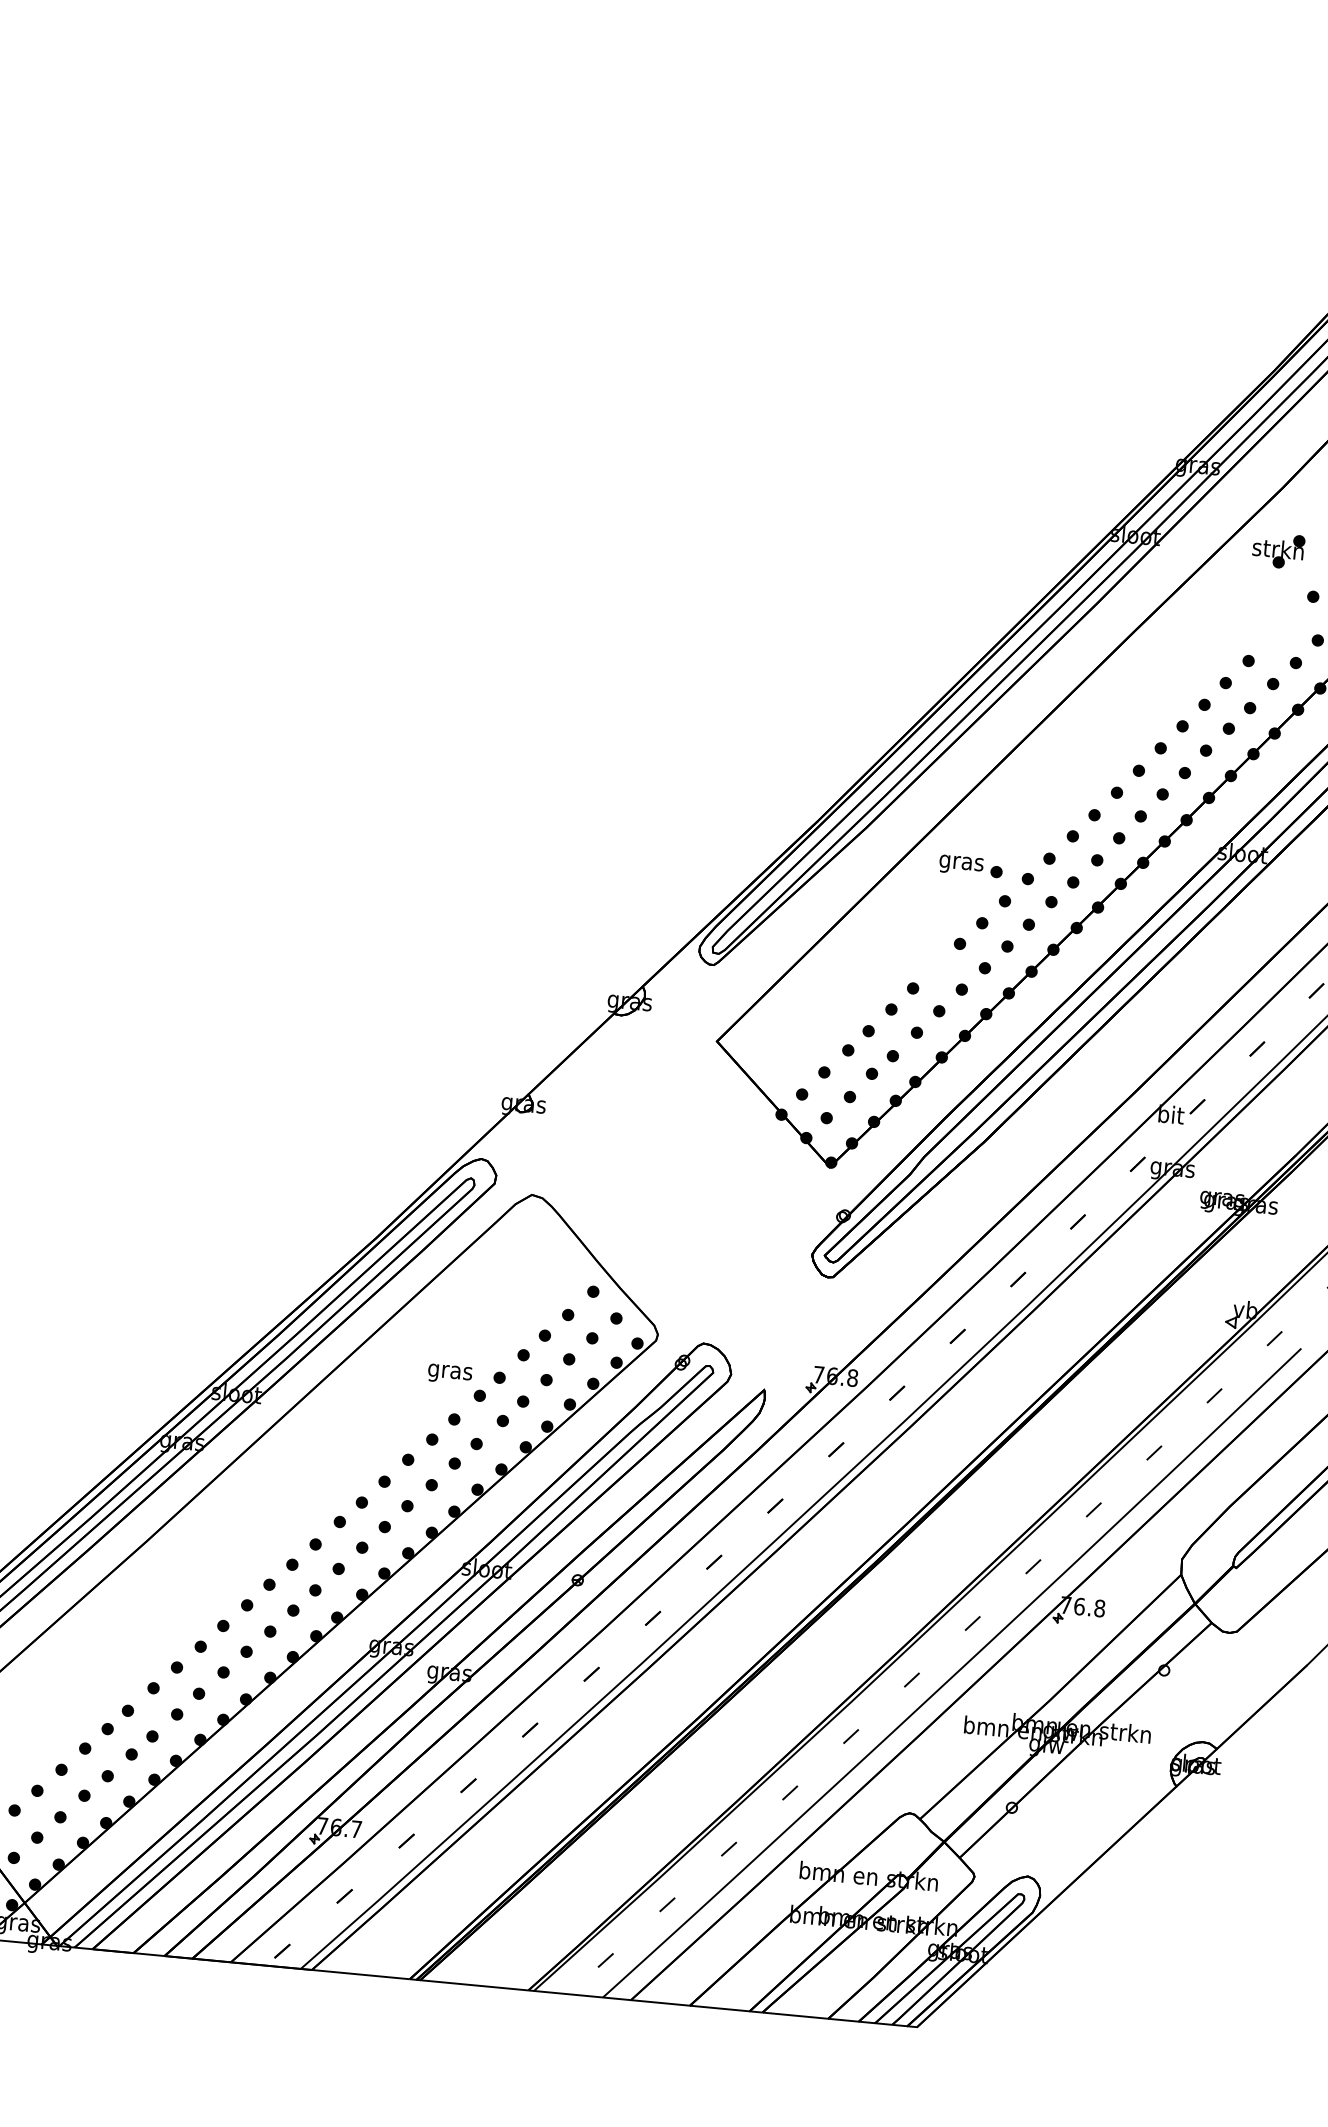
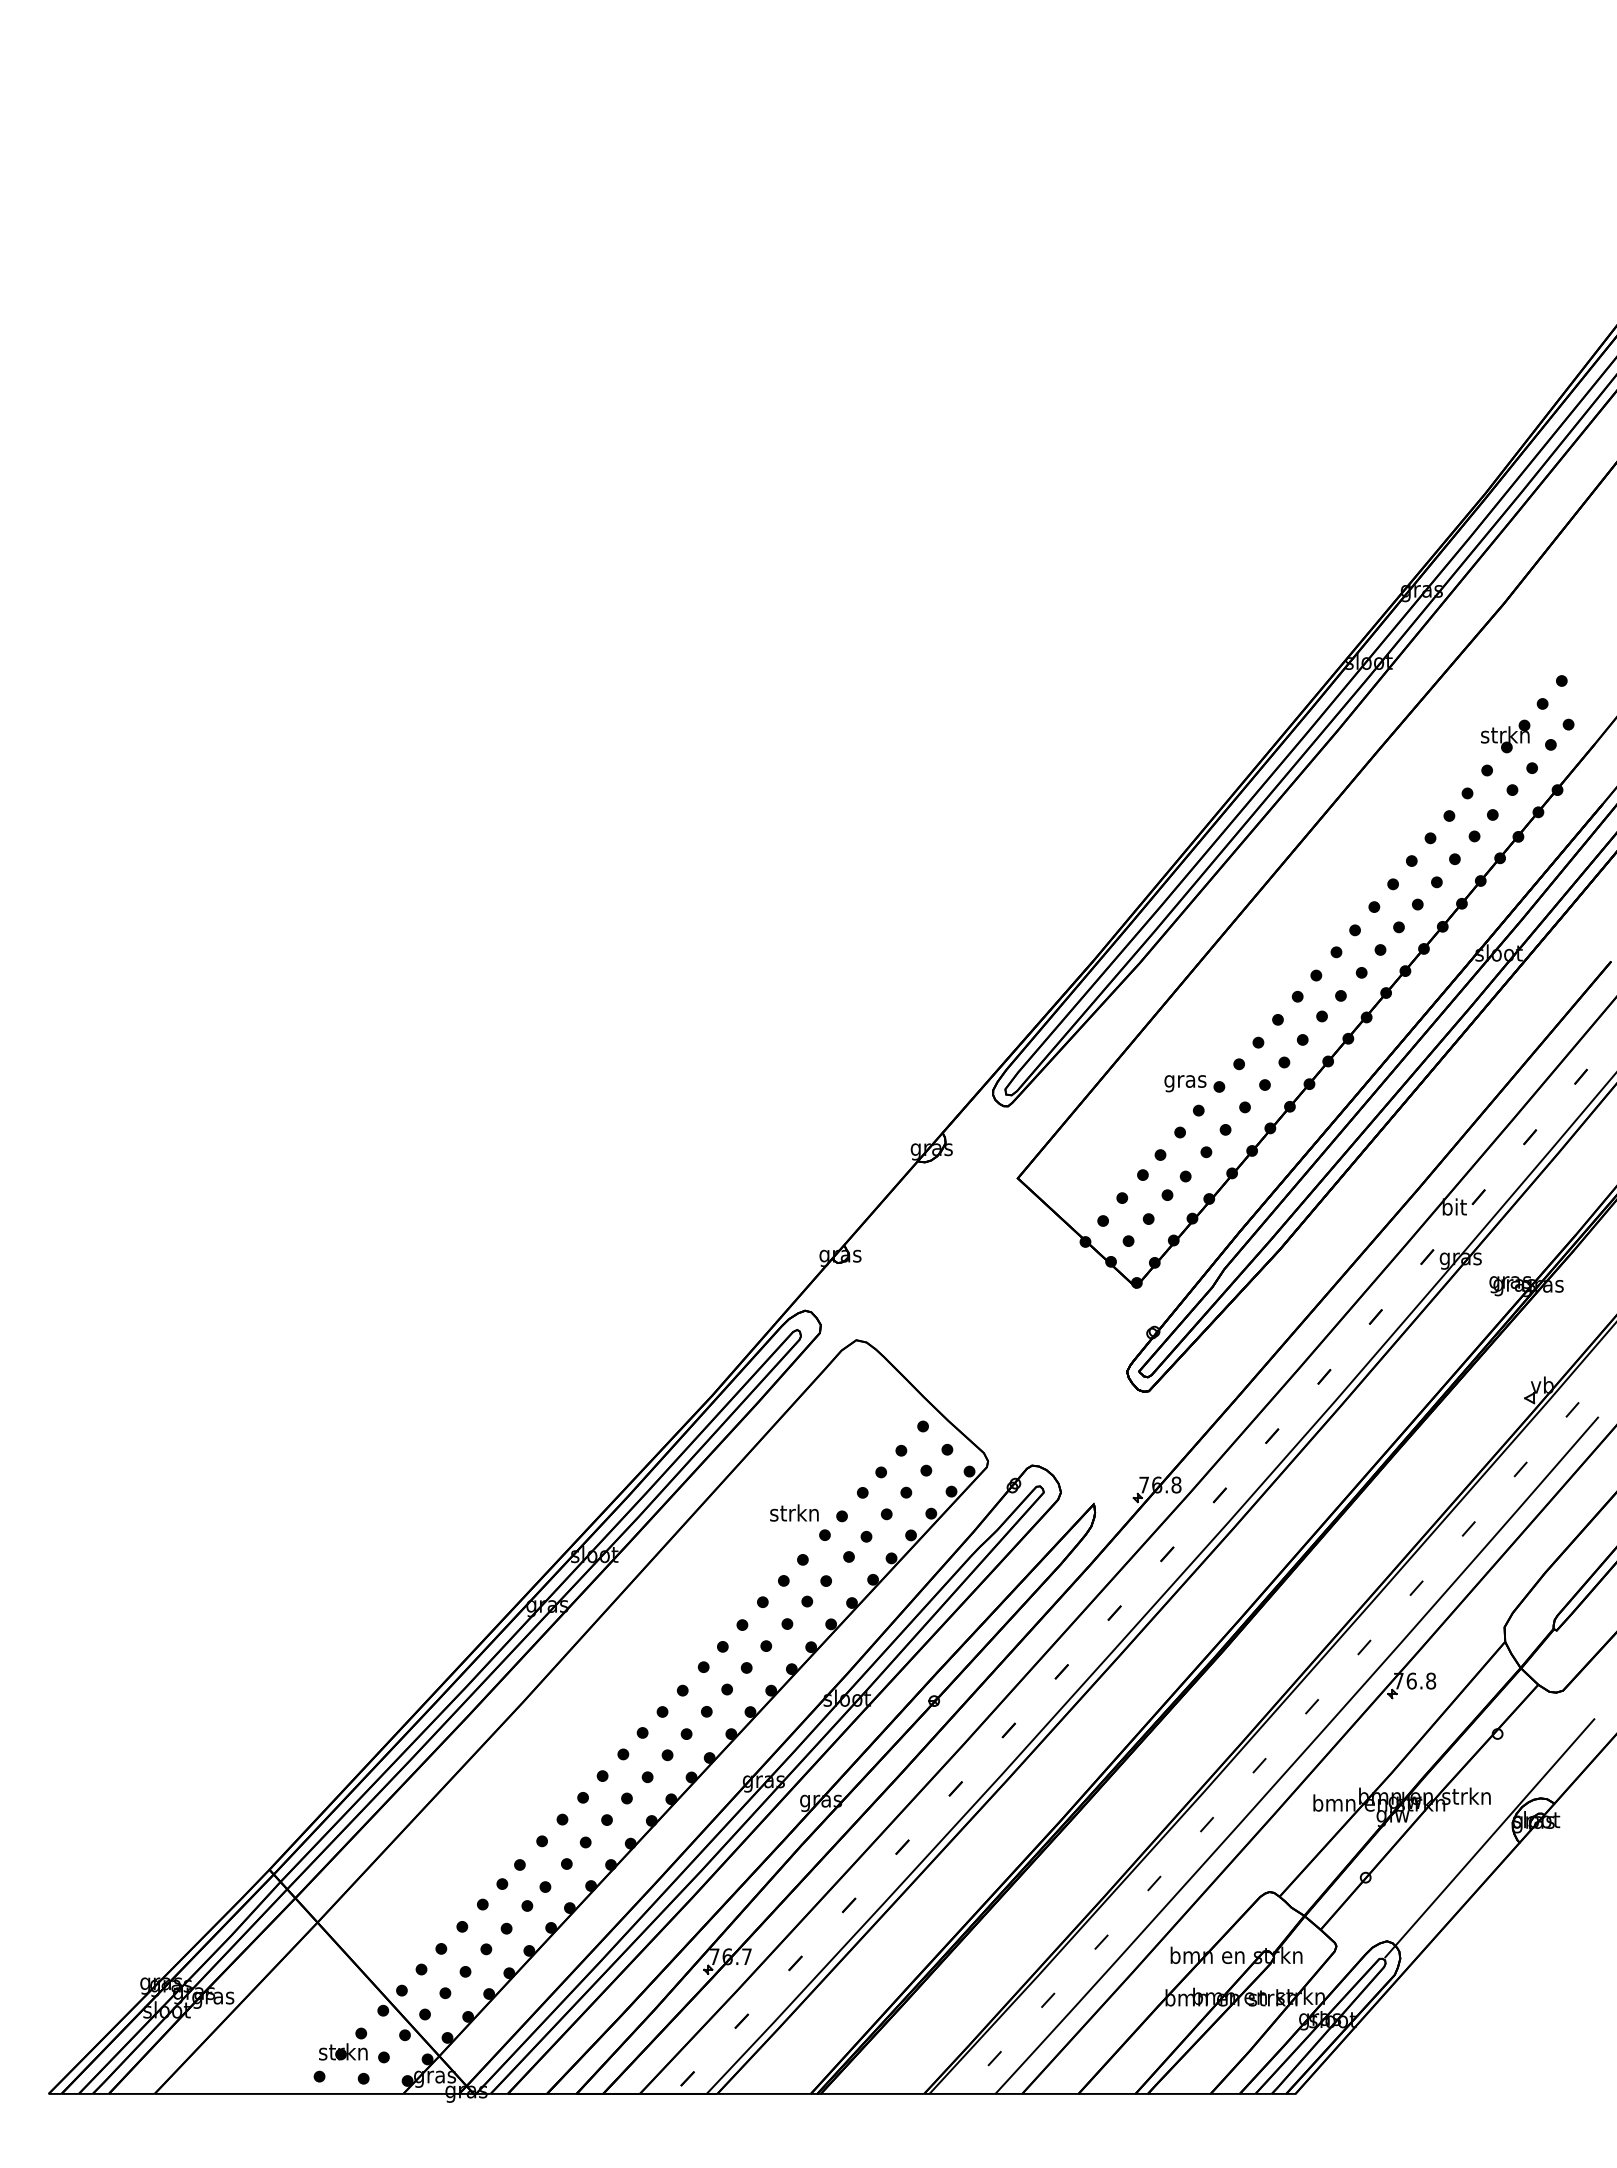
part: (1278, 550) -> (1505, 736), moved
part: (970, 865) -> (1194, 1083), moved
text: (449, 1372) -> (794, 1515), gras -> strkn
line: (1145, 1779) -> (1489, 1838), added

